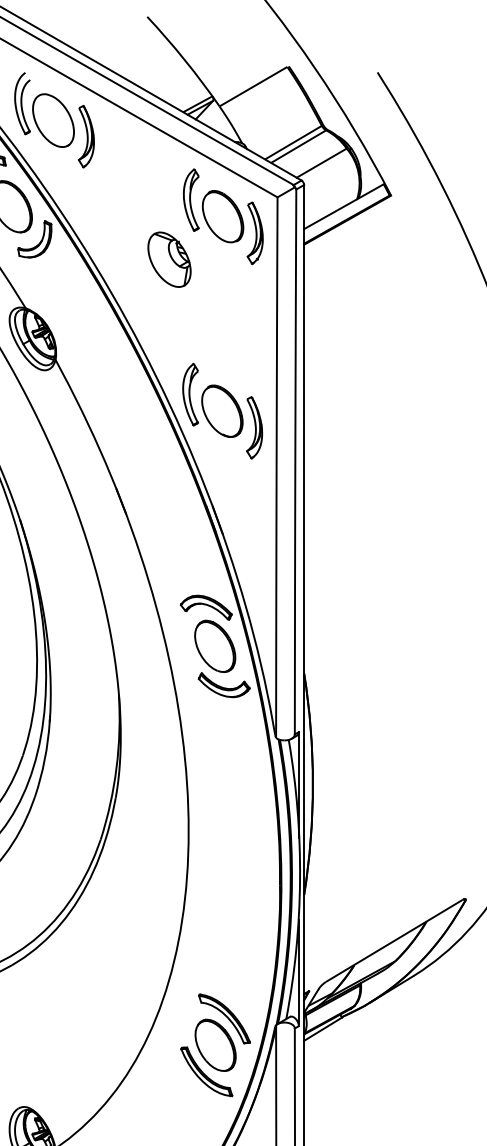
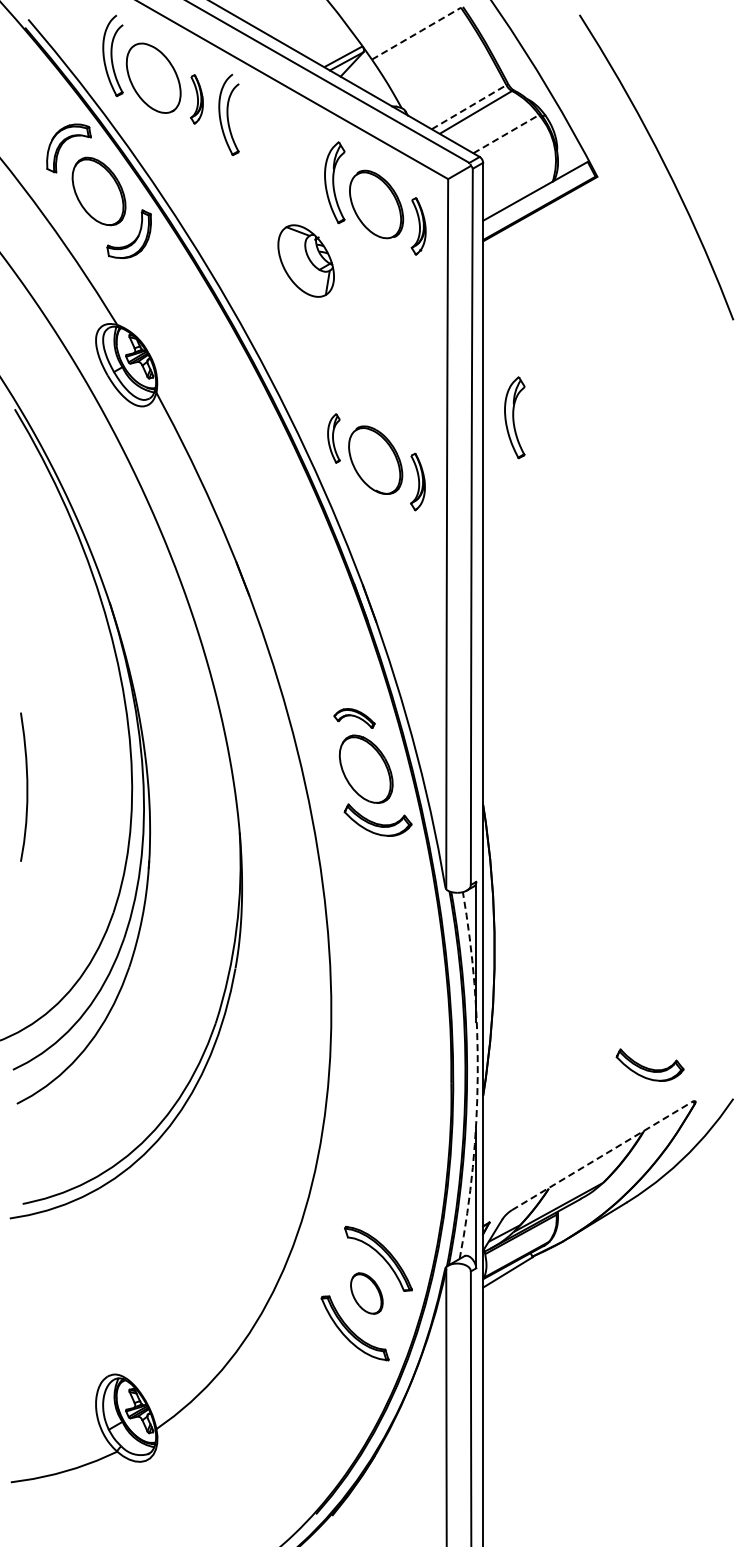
line: (254, 86) -> (417, 33), solid -> dashed
part: (86, 136) -> (196, 99), size x0.6
line: (293, 142) -> (469, 107), solid -> dashed
part: (110, 148) -> (228, 114), added
line: (321, 163) -> (506, 134), solid -> dashed
part: (254, 233) -> (418, 226), size x0.7
part: (328, 378) -> (514, 417), added
part: (190, 394) -> (333, 438), size x0.6
part: (254, 427) -> (417, 481), size x0.7
part: (206, 607) -> (354, 718), size x0.6
part: (430, 871) -> (649, 1064), added
arc: (299, 879) -> (477, 1075), solid -> dashed
line: (394, 940) -> (602, 1155), solid -> dashed
part: (215, 1045) -> (366, 1293), size x0.6

